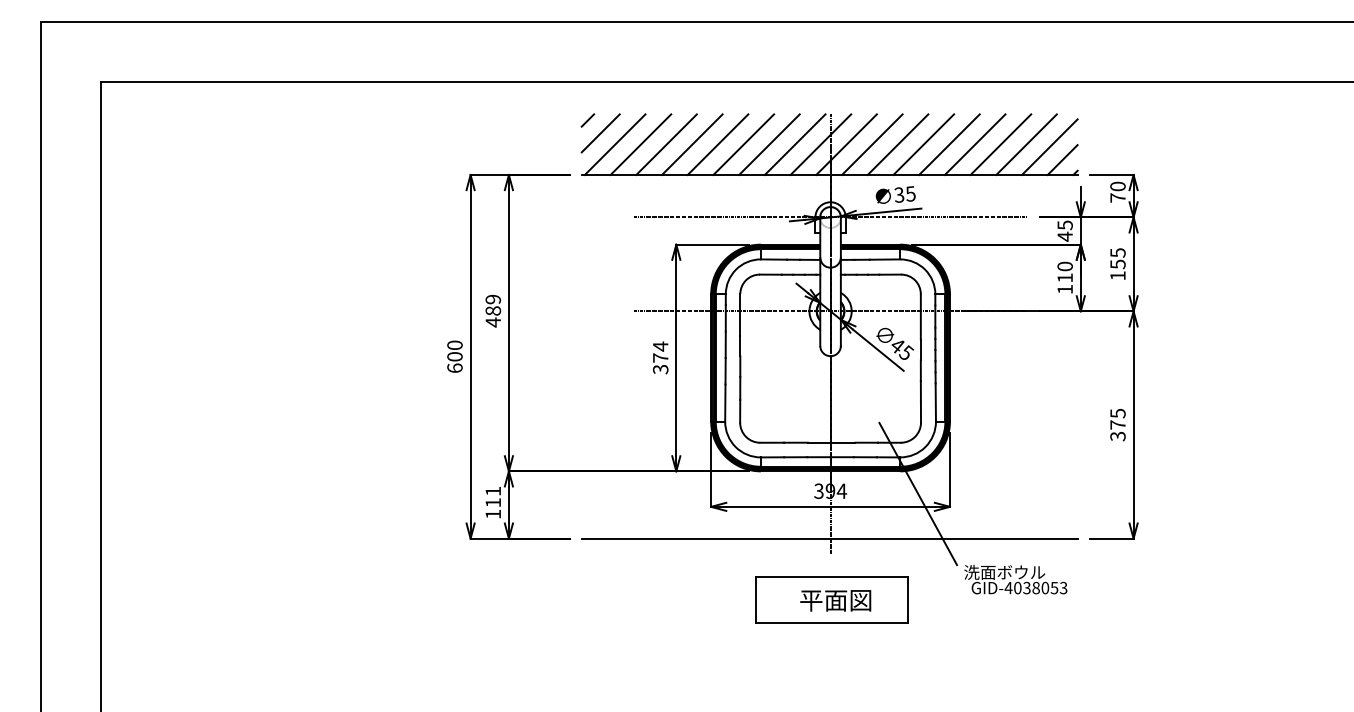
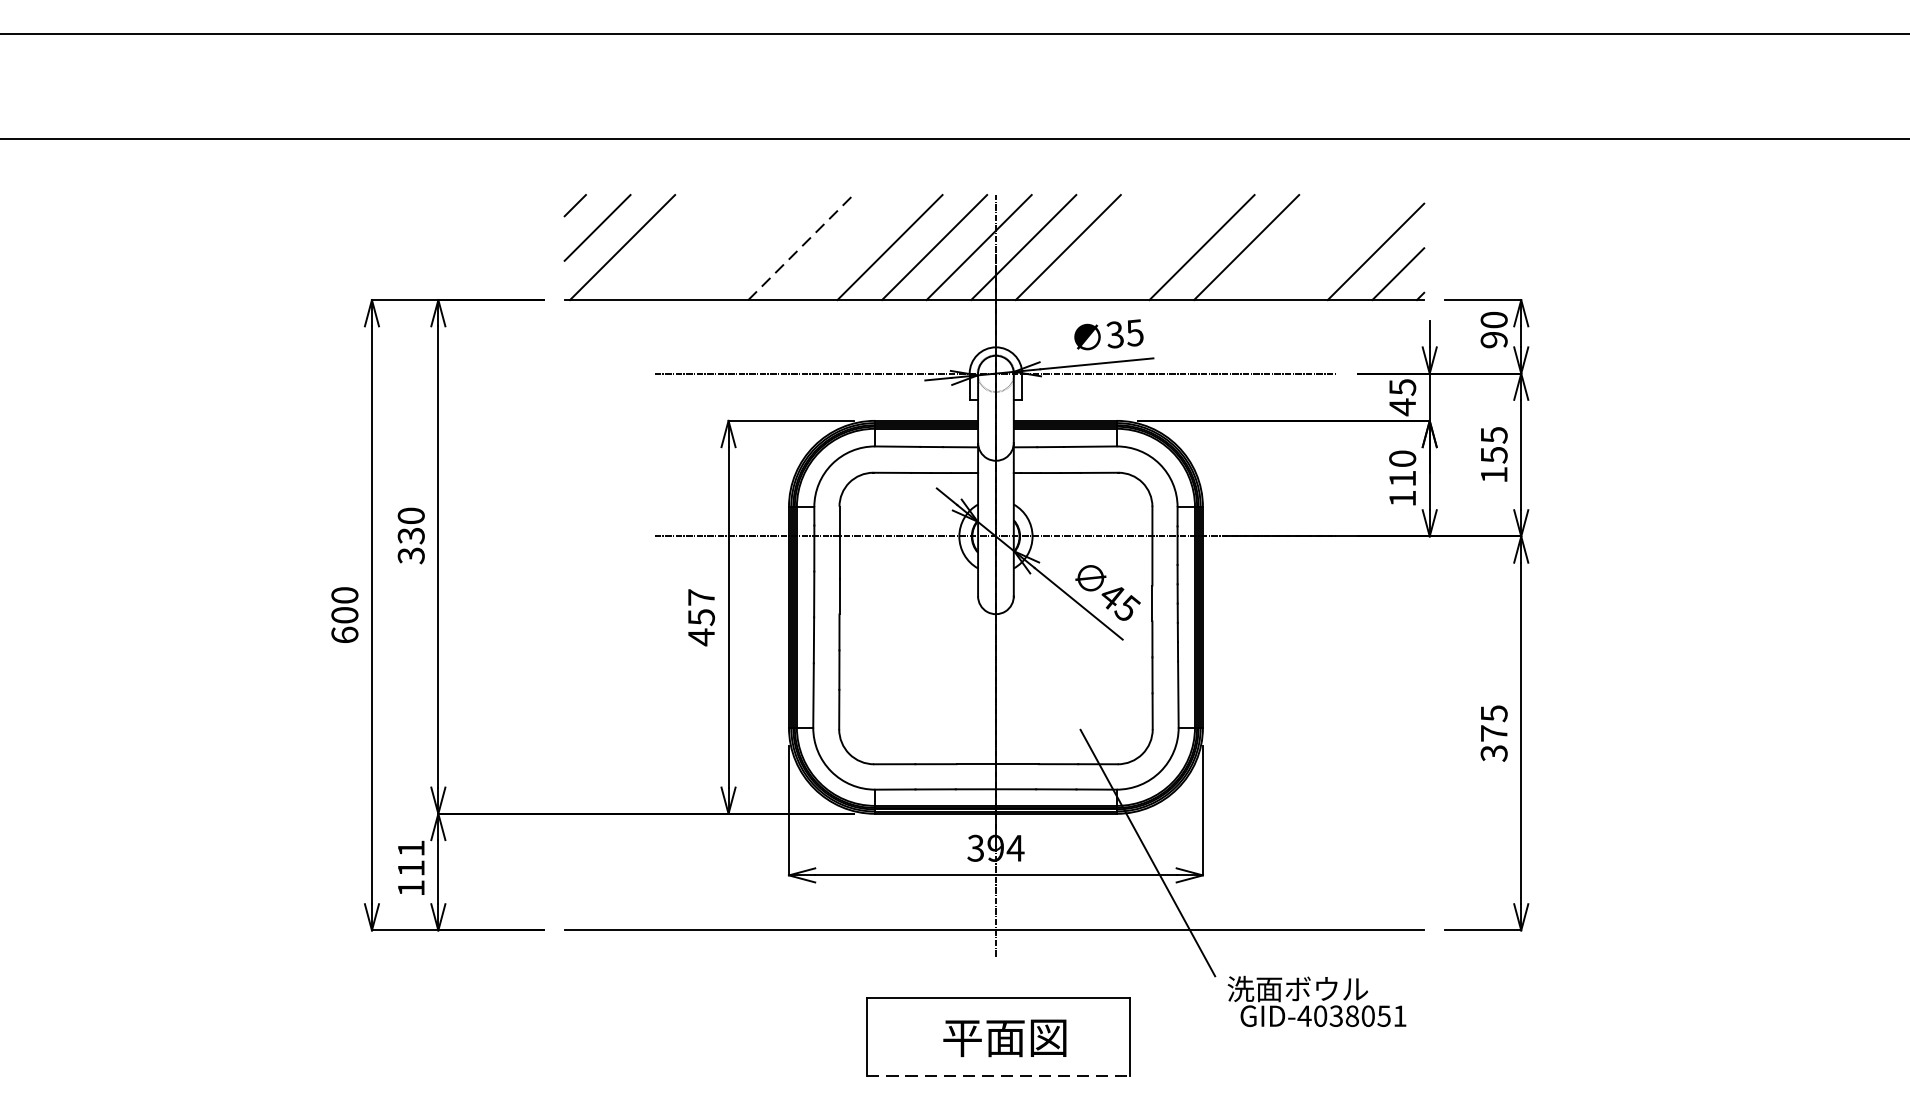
line: (640, 144) -> (666, 247), removed
line: (666, 144) -> (711, 247), removed
line: (692, 144) -> (756, 247), removed
line: (718, 144) -> (801, 247), solid -> dashed
line: (743, 144) -> (845, 247), removed
line: (897, 144) -> (1111, 247), removed
line: (923, 144) -> (1157, 247), removed
line: (1000, 144) -> (1290, 247), removed
line: (1026, 144) -> (1335, 247), removed
text: (1117, 197) -> (1493, 339), 70 -> 90
text: (493, 310) -> (411, 534), 489 -> 330
text: (660, 357) -> (701, 616), 374 -> 457
text: (1063, 587) -> (1399, 1015), GID-4038053 -> GID-4038051
line: (832, 622) -> (999, 1075), solid -> dashed

